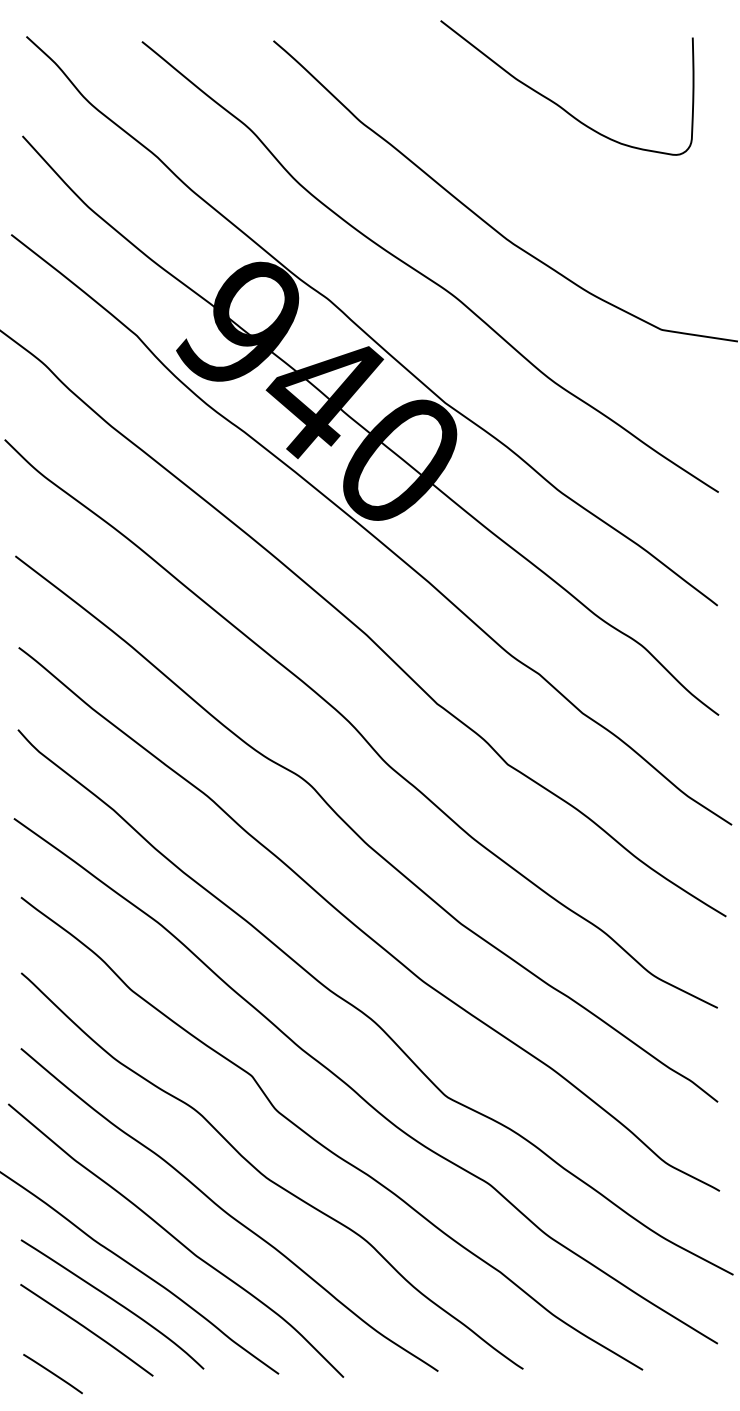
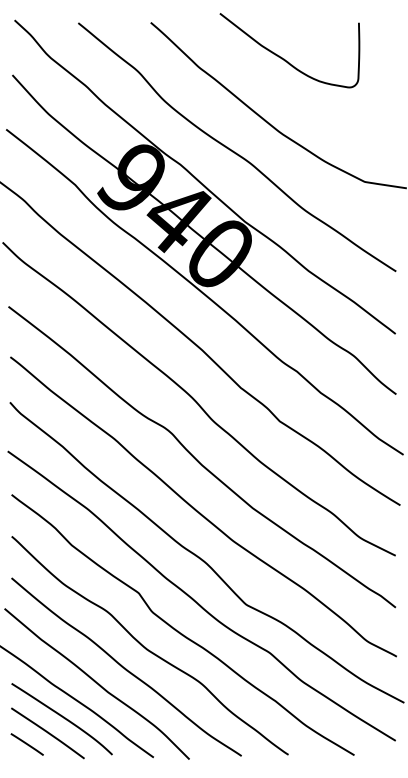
curve: (557, 102) -> (284, 58), moved
line: (51, 1373) -> (26, 744), moved

